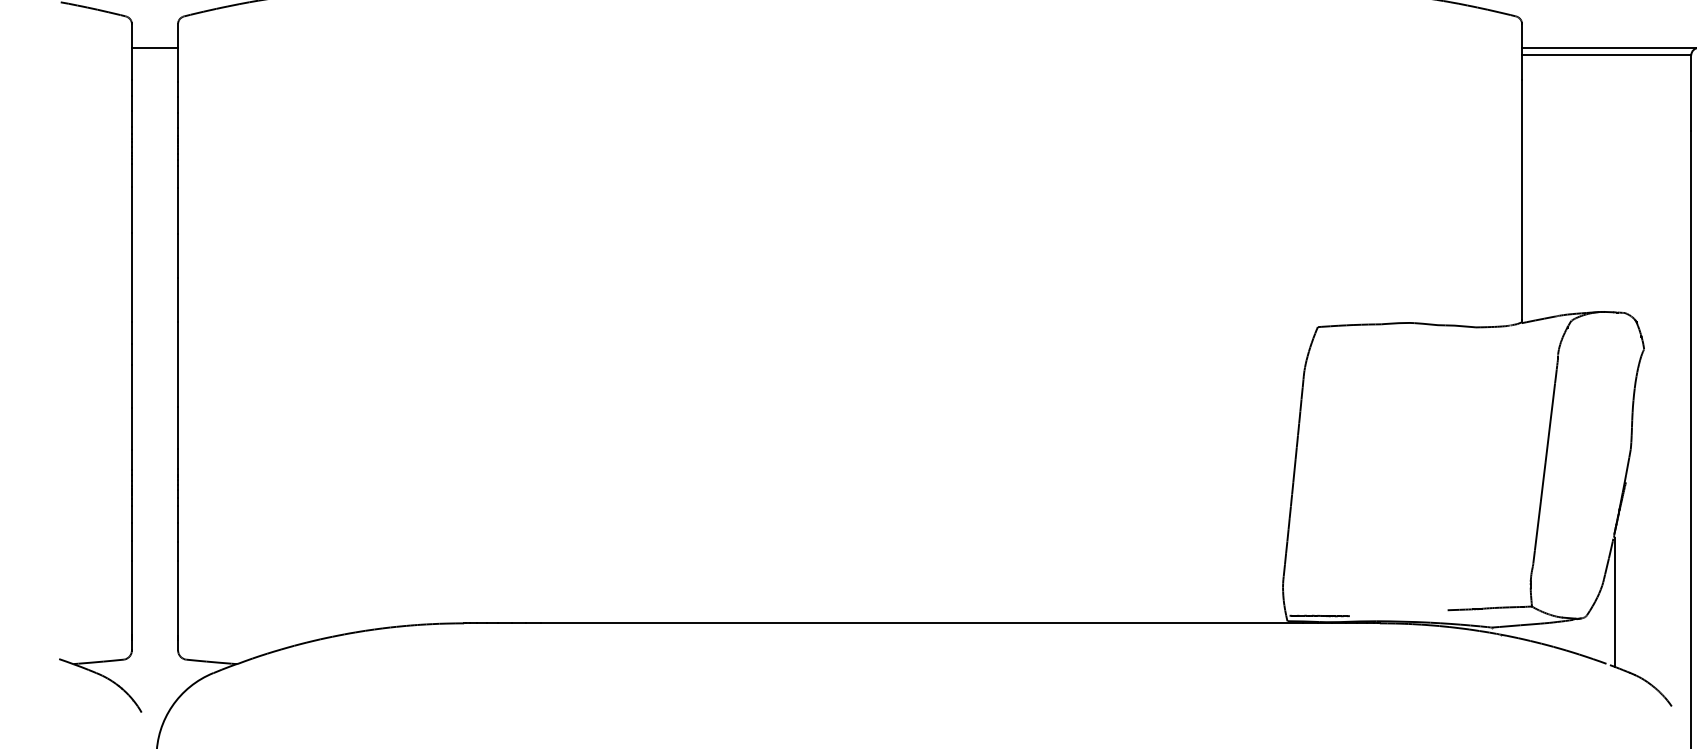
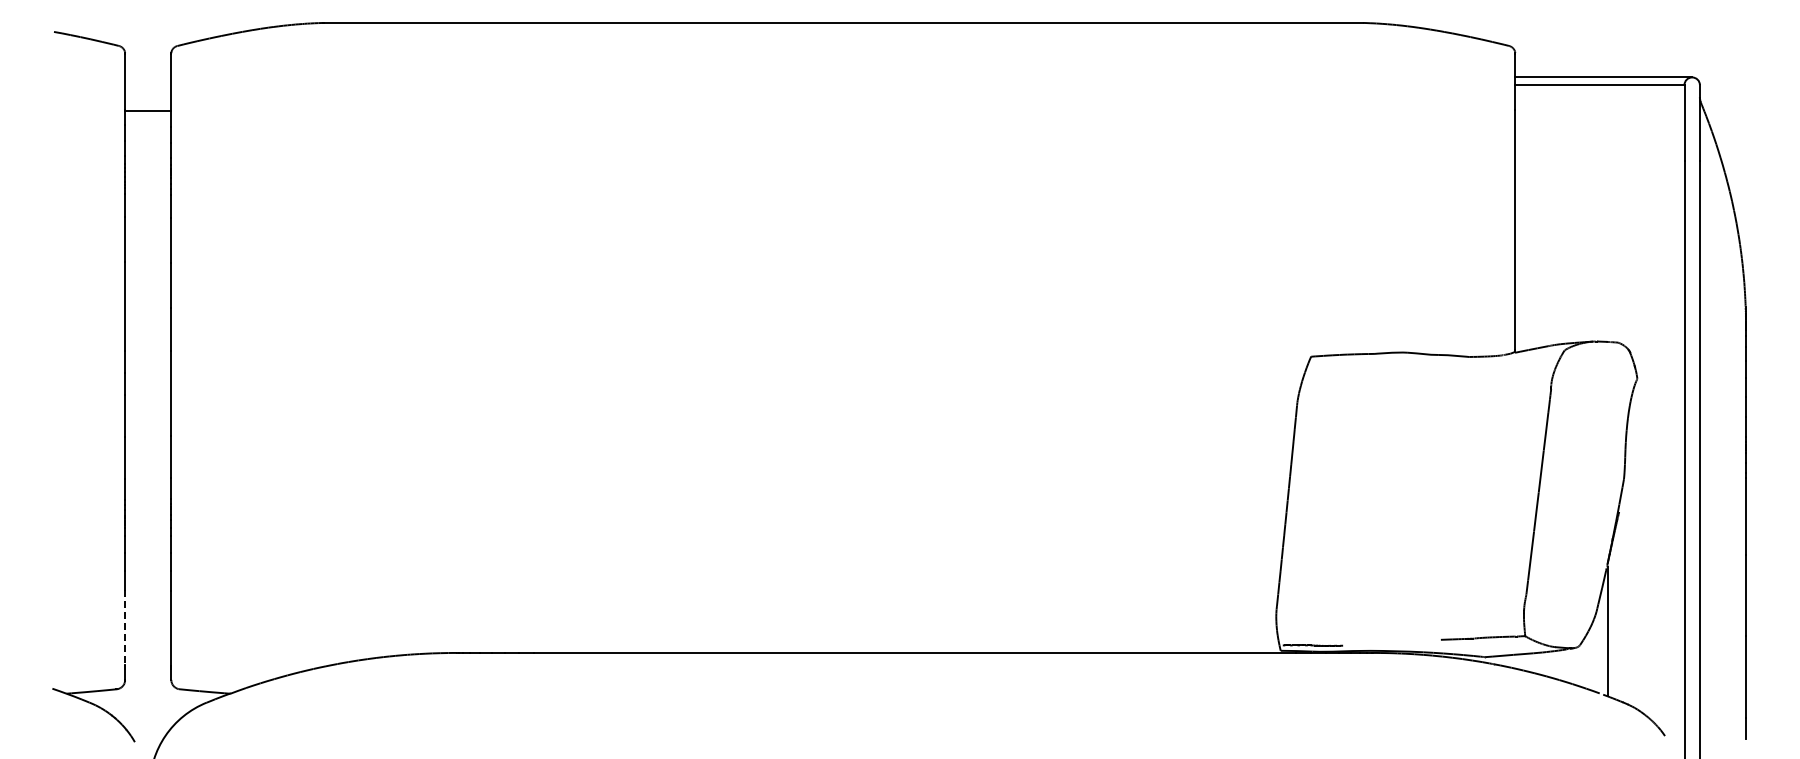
line: (155, 47) -> (148, 111), moved
line: (132, 598) -> (125, 628), solid -> dashed

